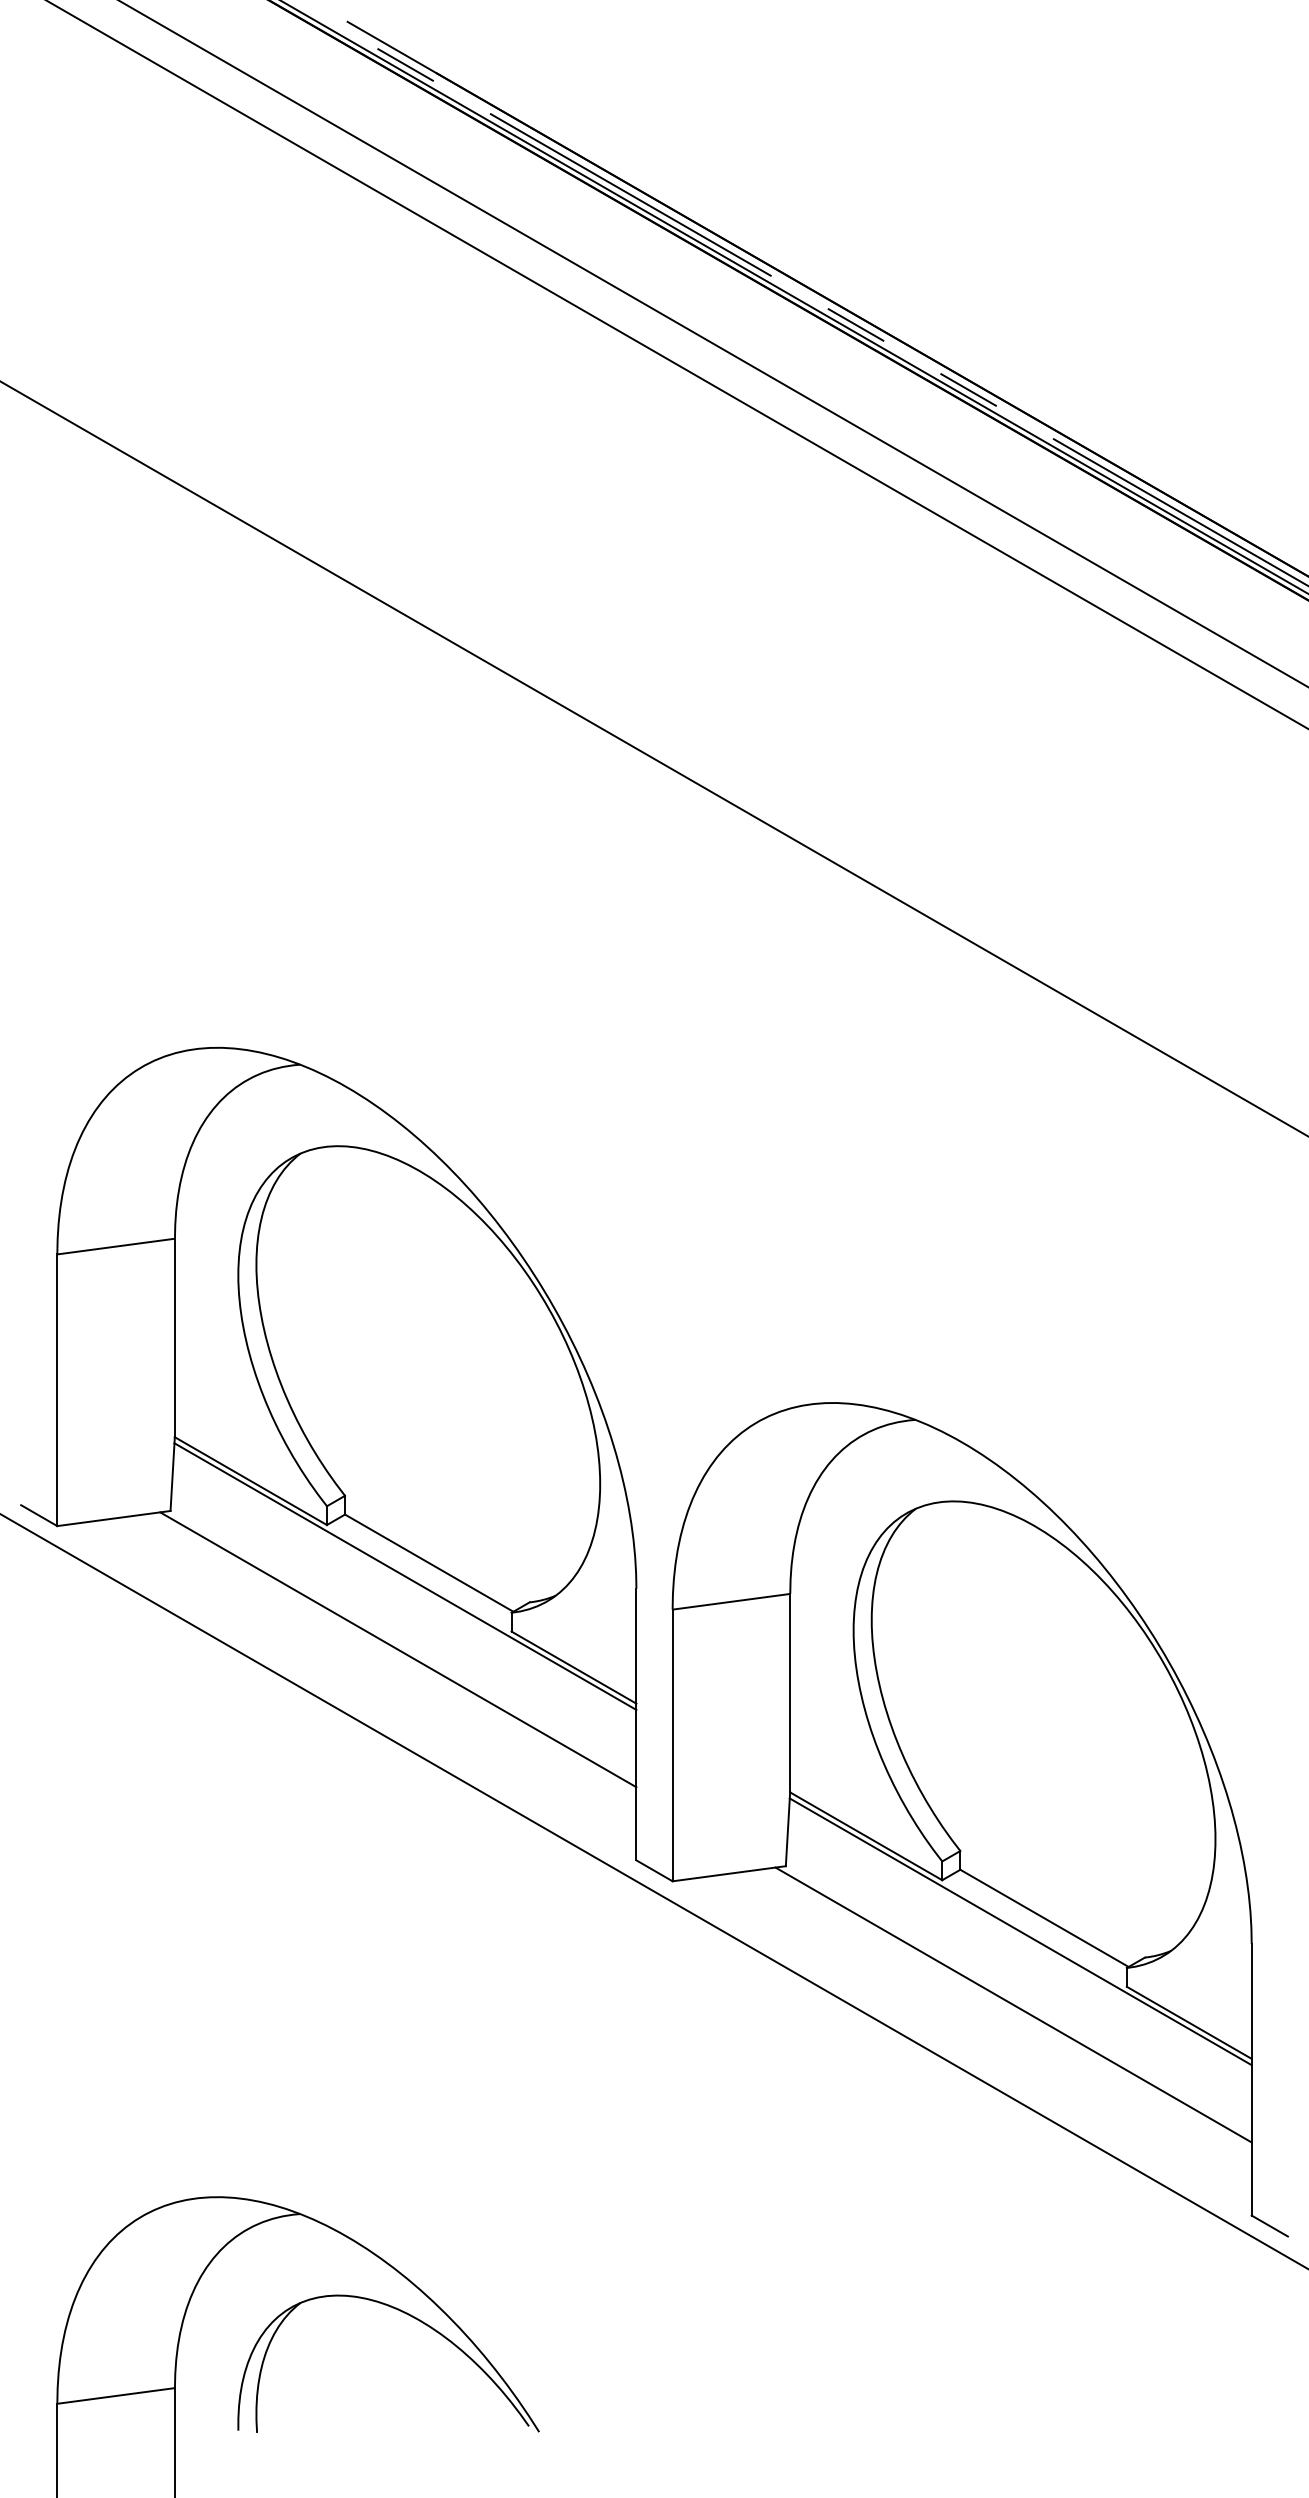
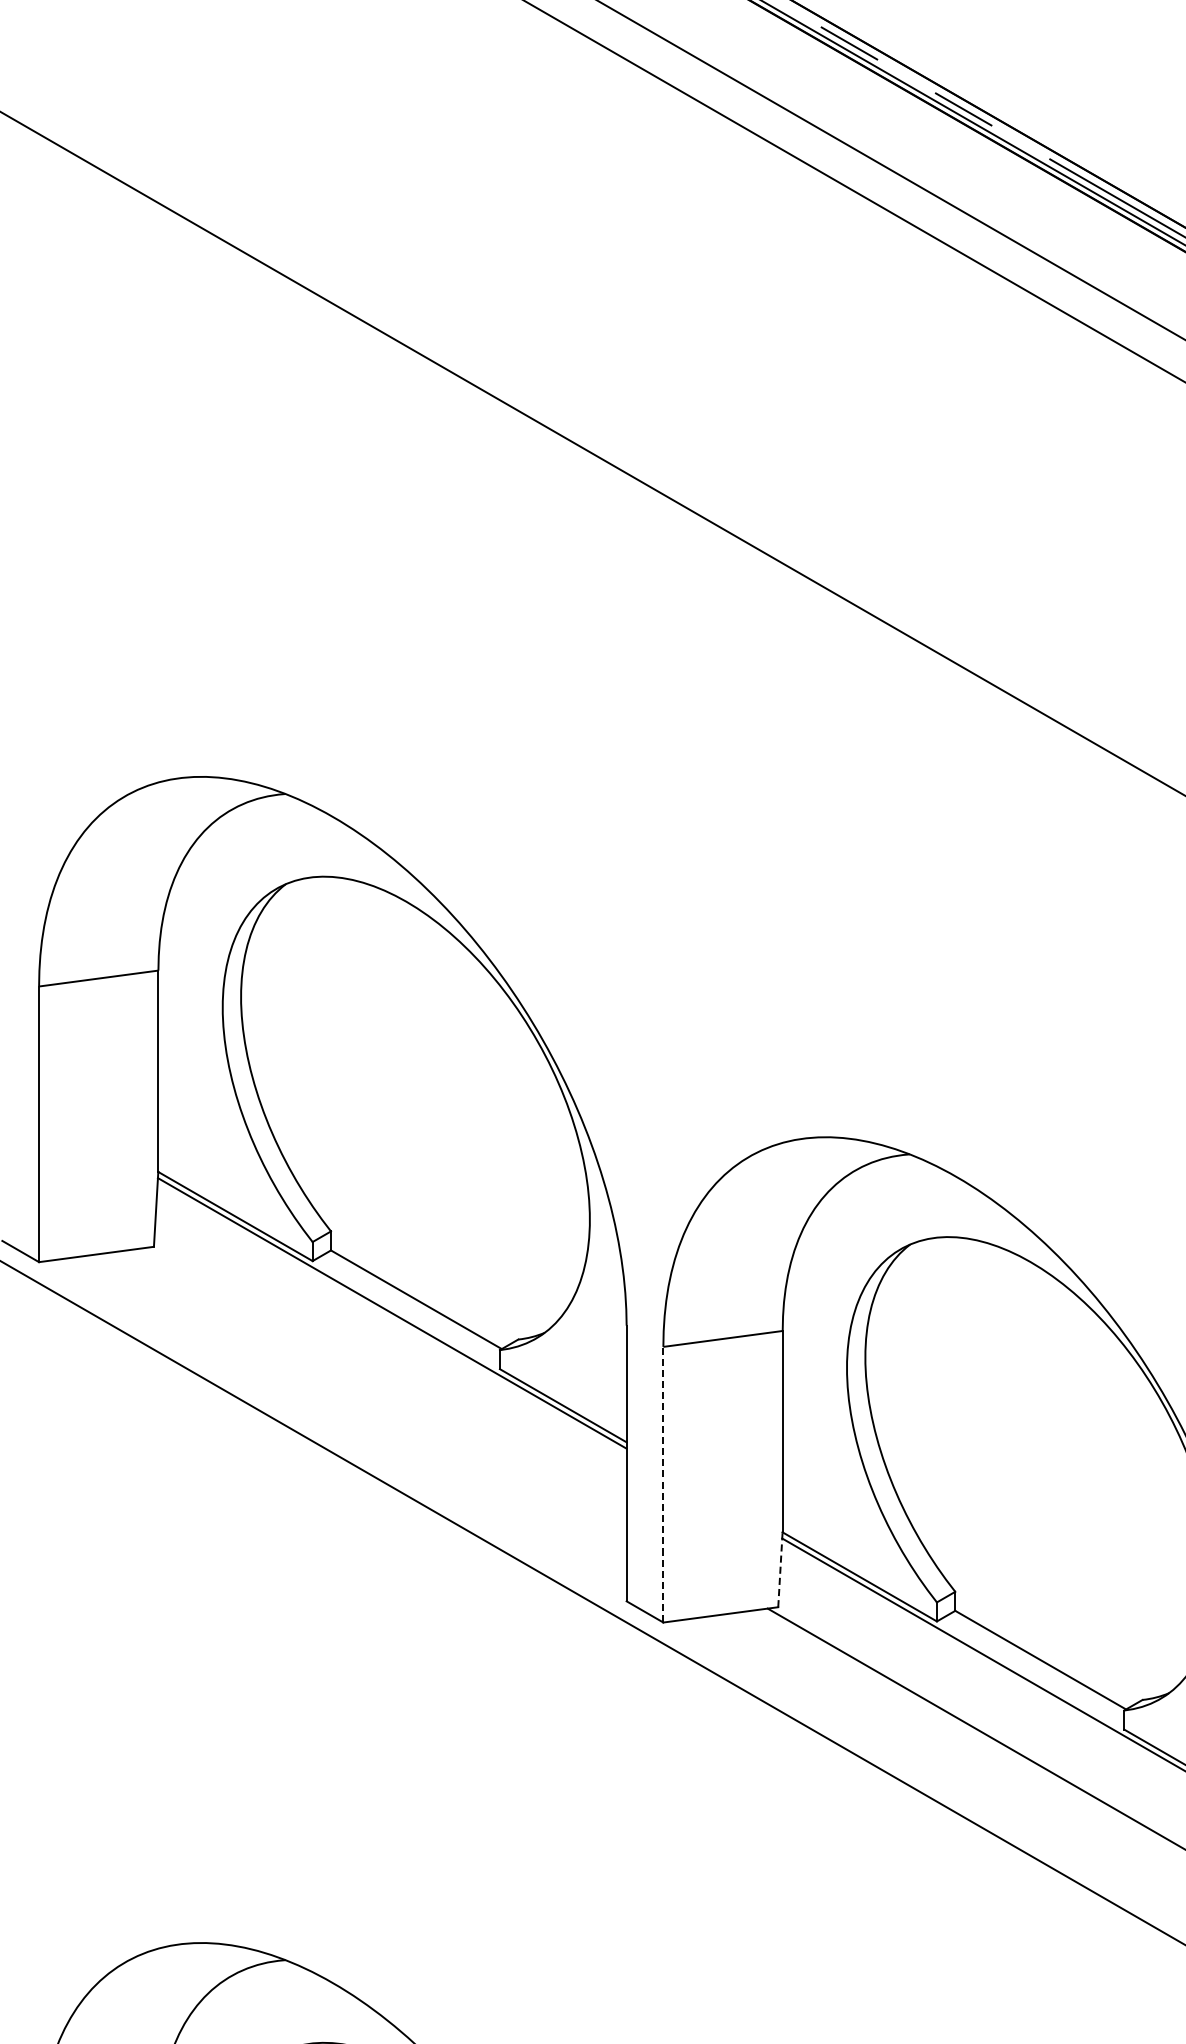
line: (398, 1649) -> (385, 1387), removed
line: (672, 1745) -> (663, 1484), solid -> dashed
line: (788, 1829) -> (780, 1569), solid -> dashed

